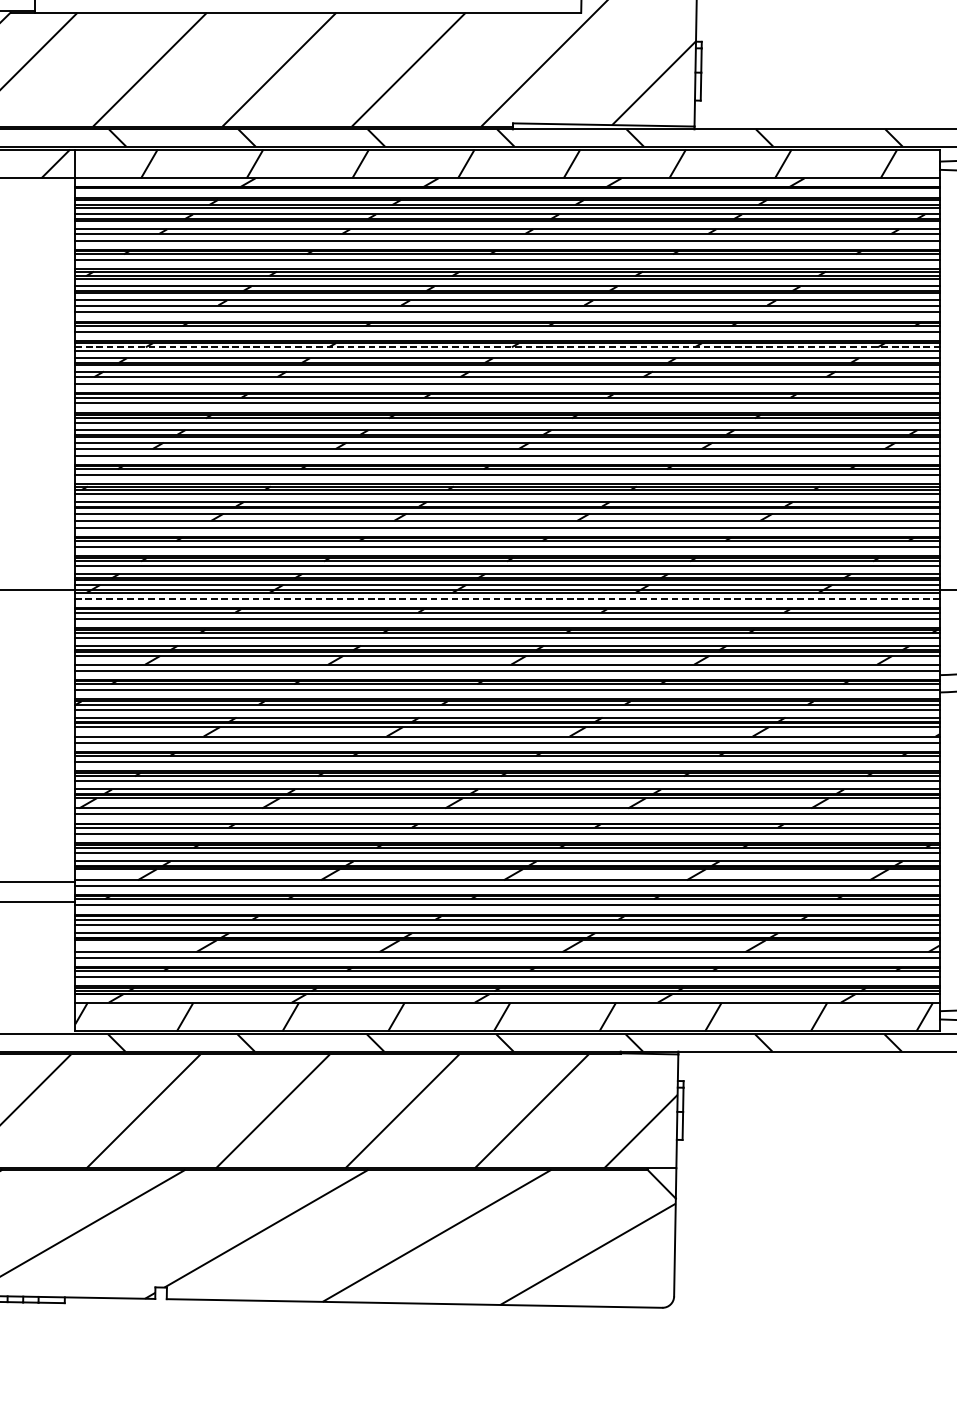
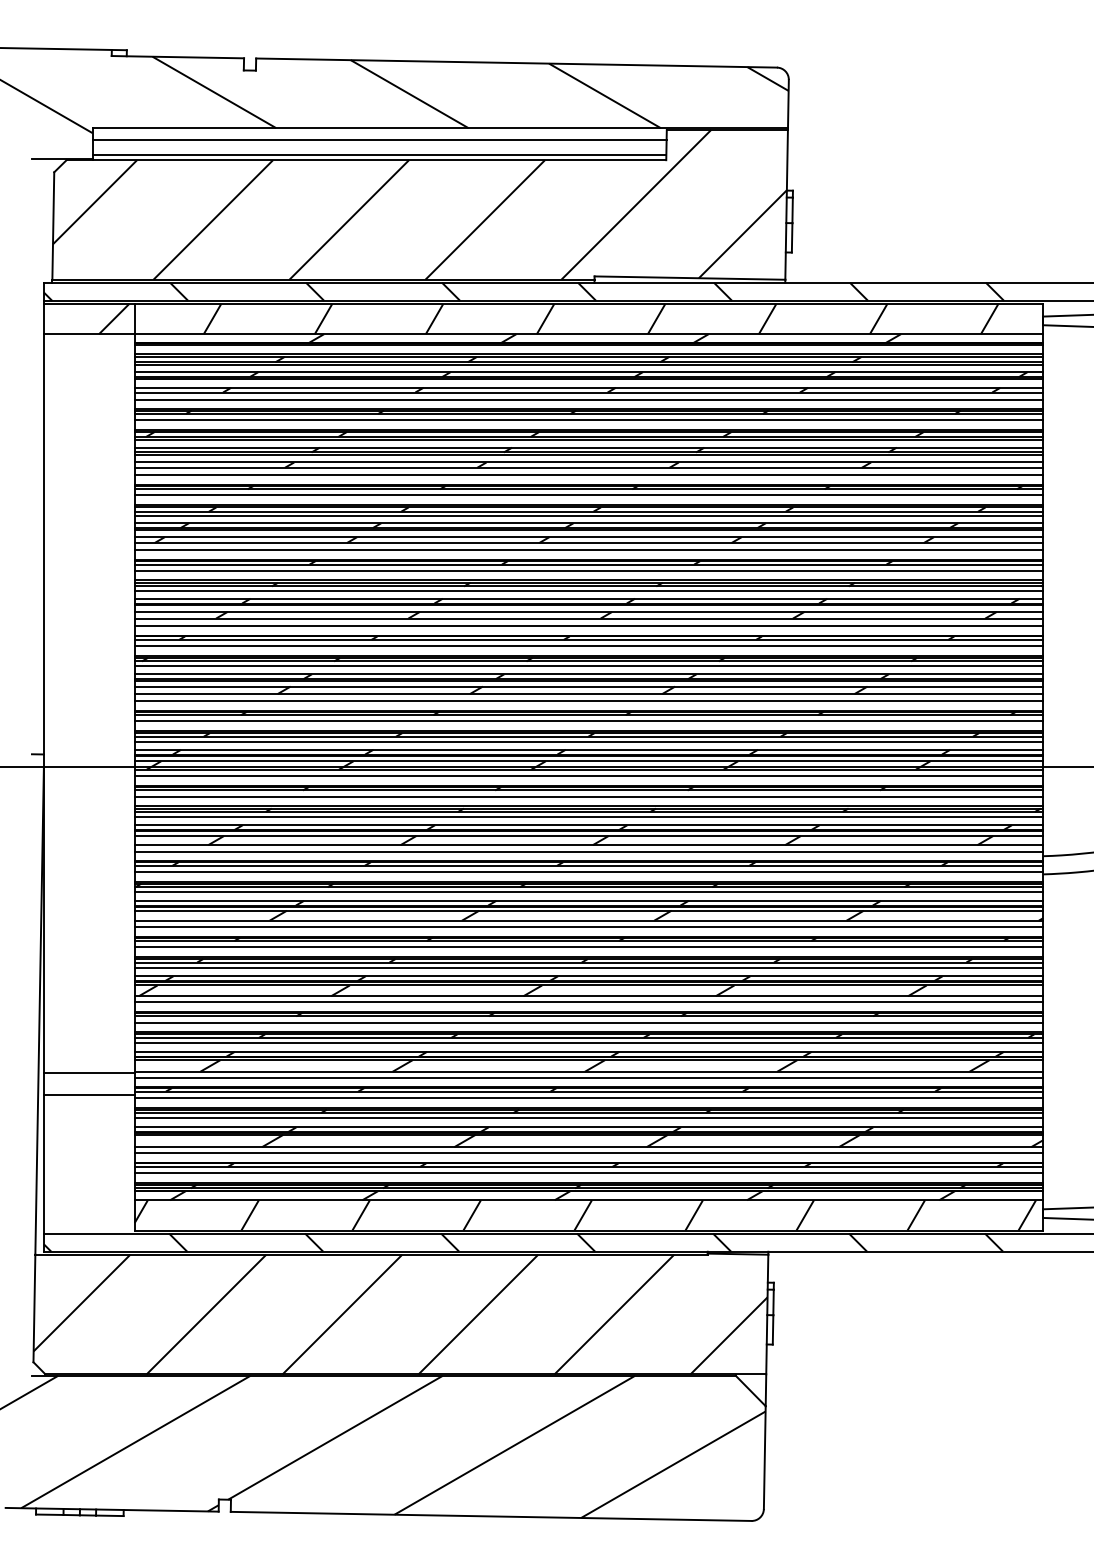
line: (308, 8) -> (379, 155), added
line: (508, 347) -> (589, 511), dashed -> solid
line: (507, 599) -> (588, 776), dashed -> solid

